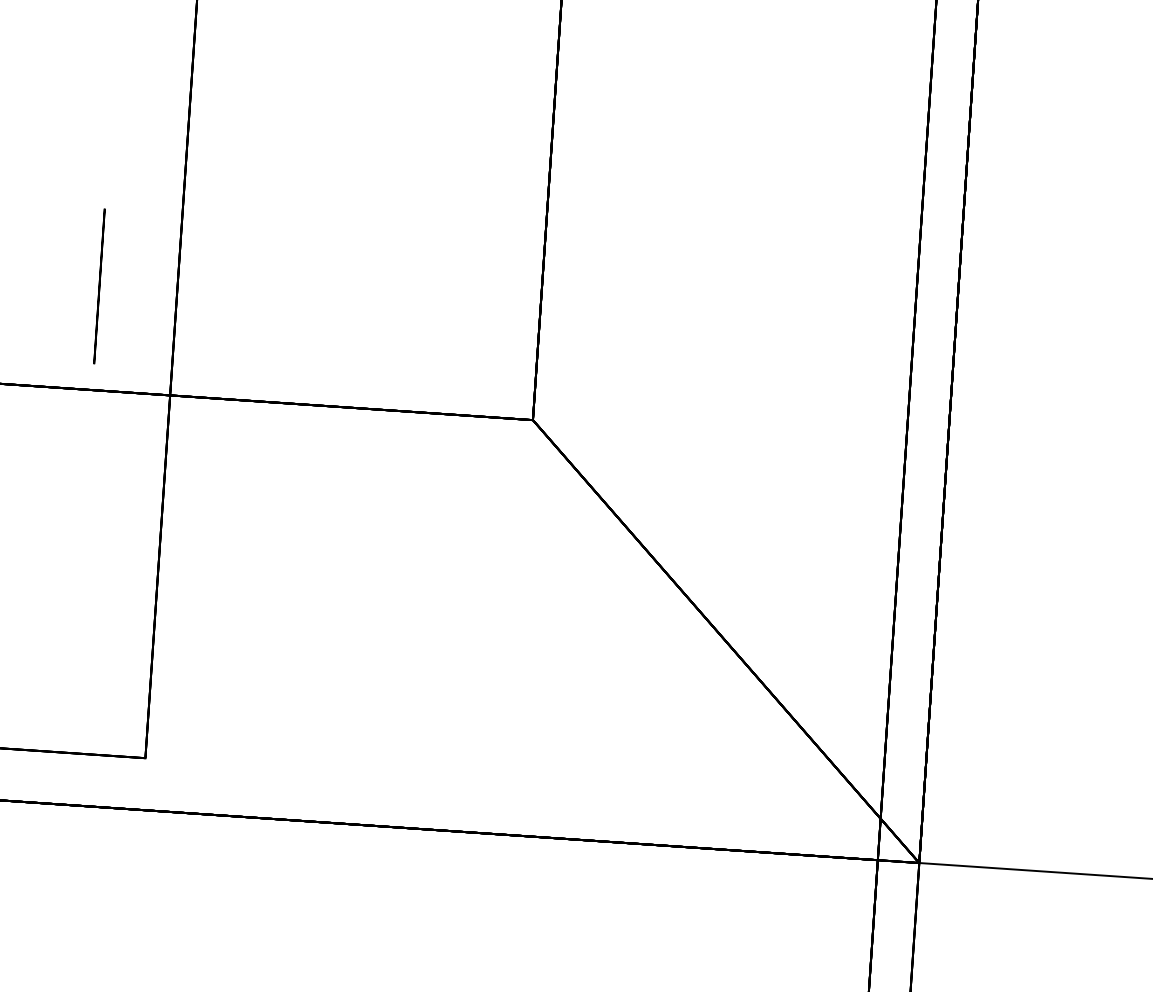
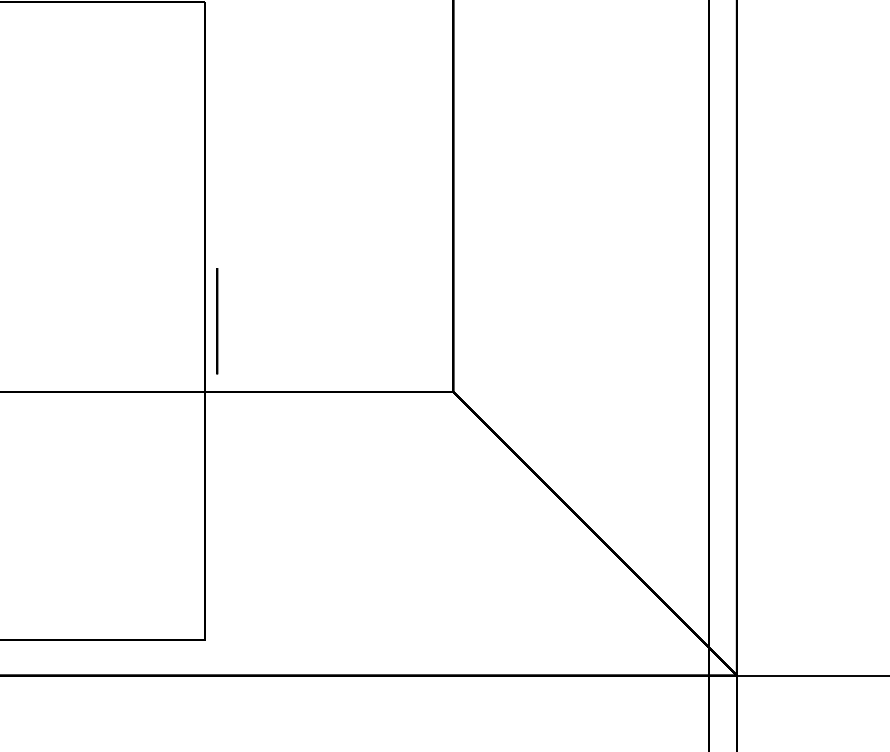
circle: (99, 286) -> (217, 321), moved

